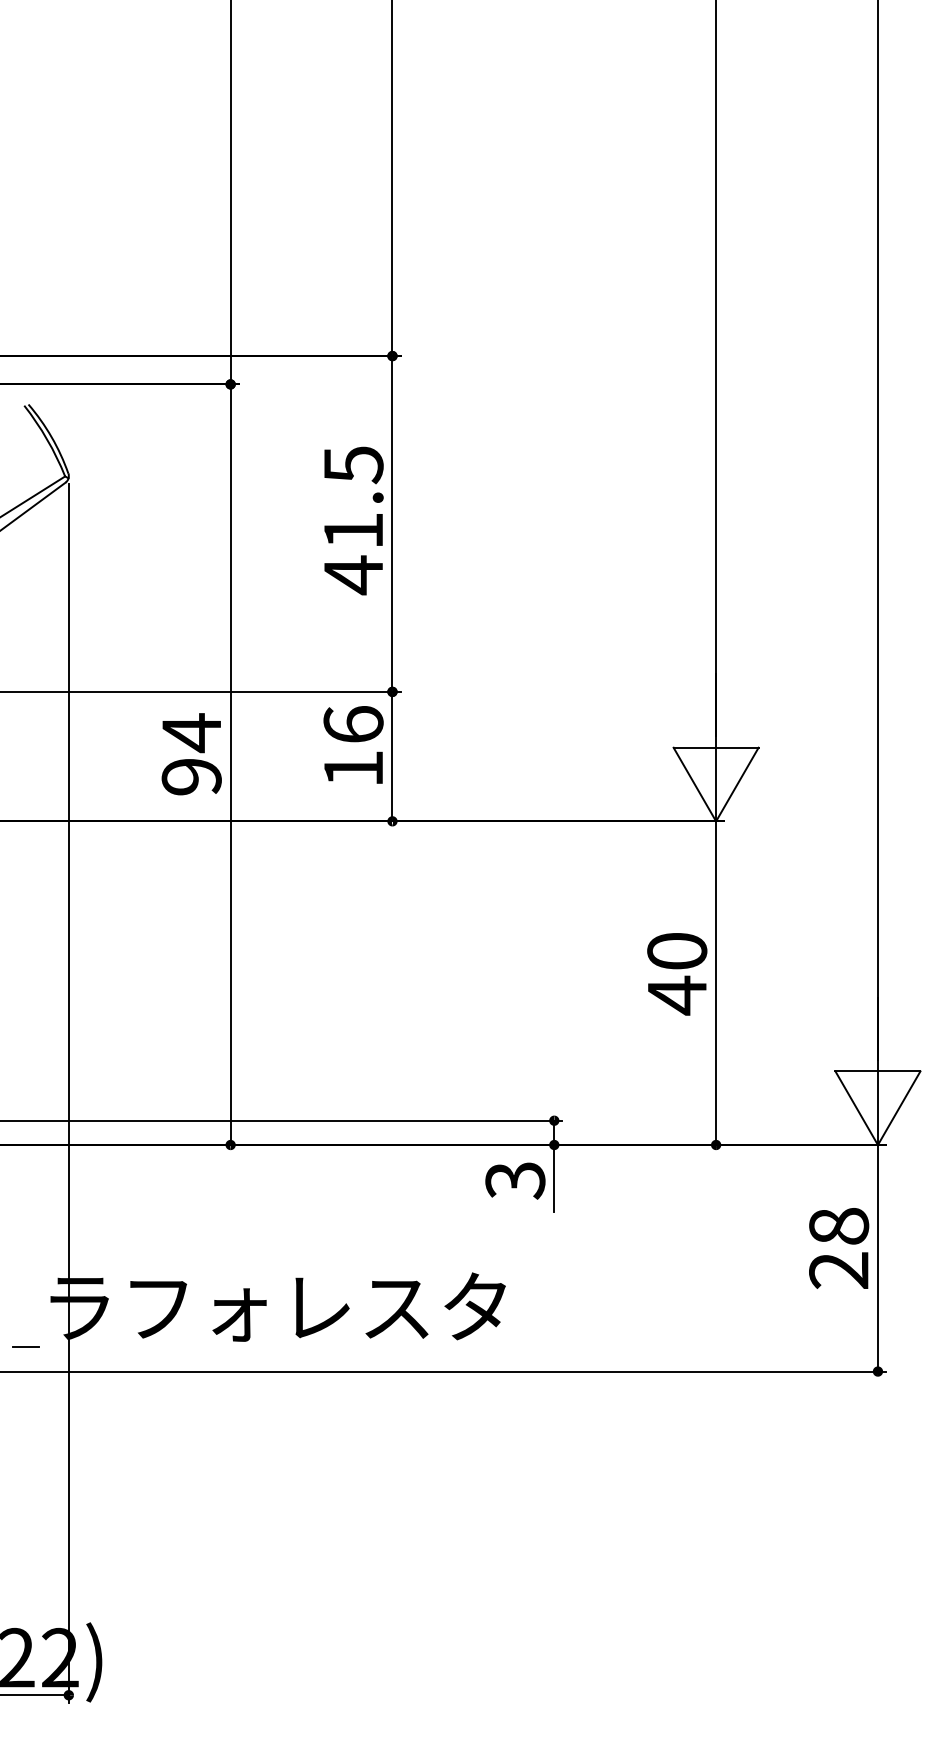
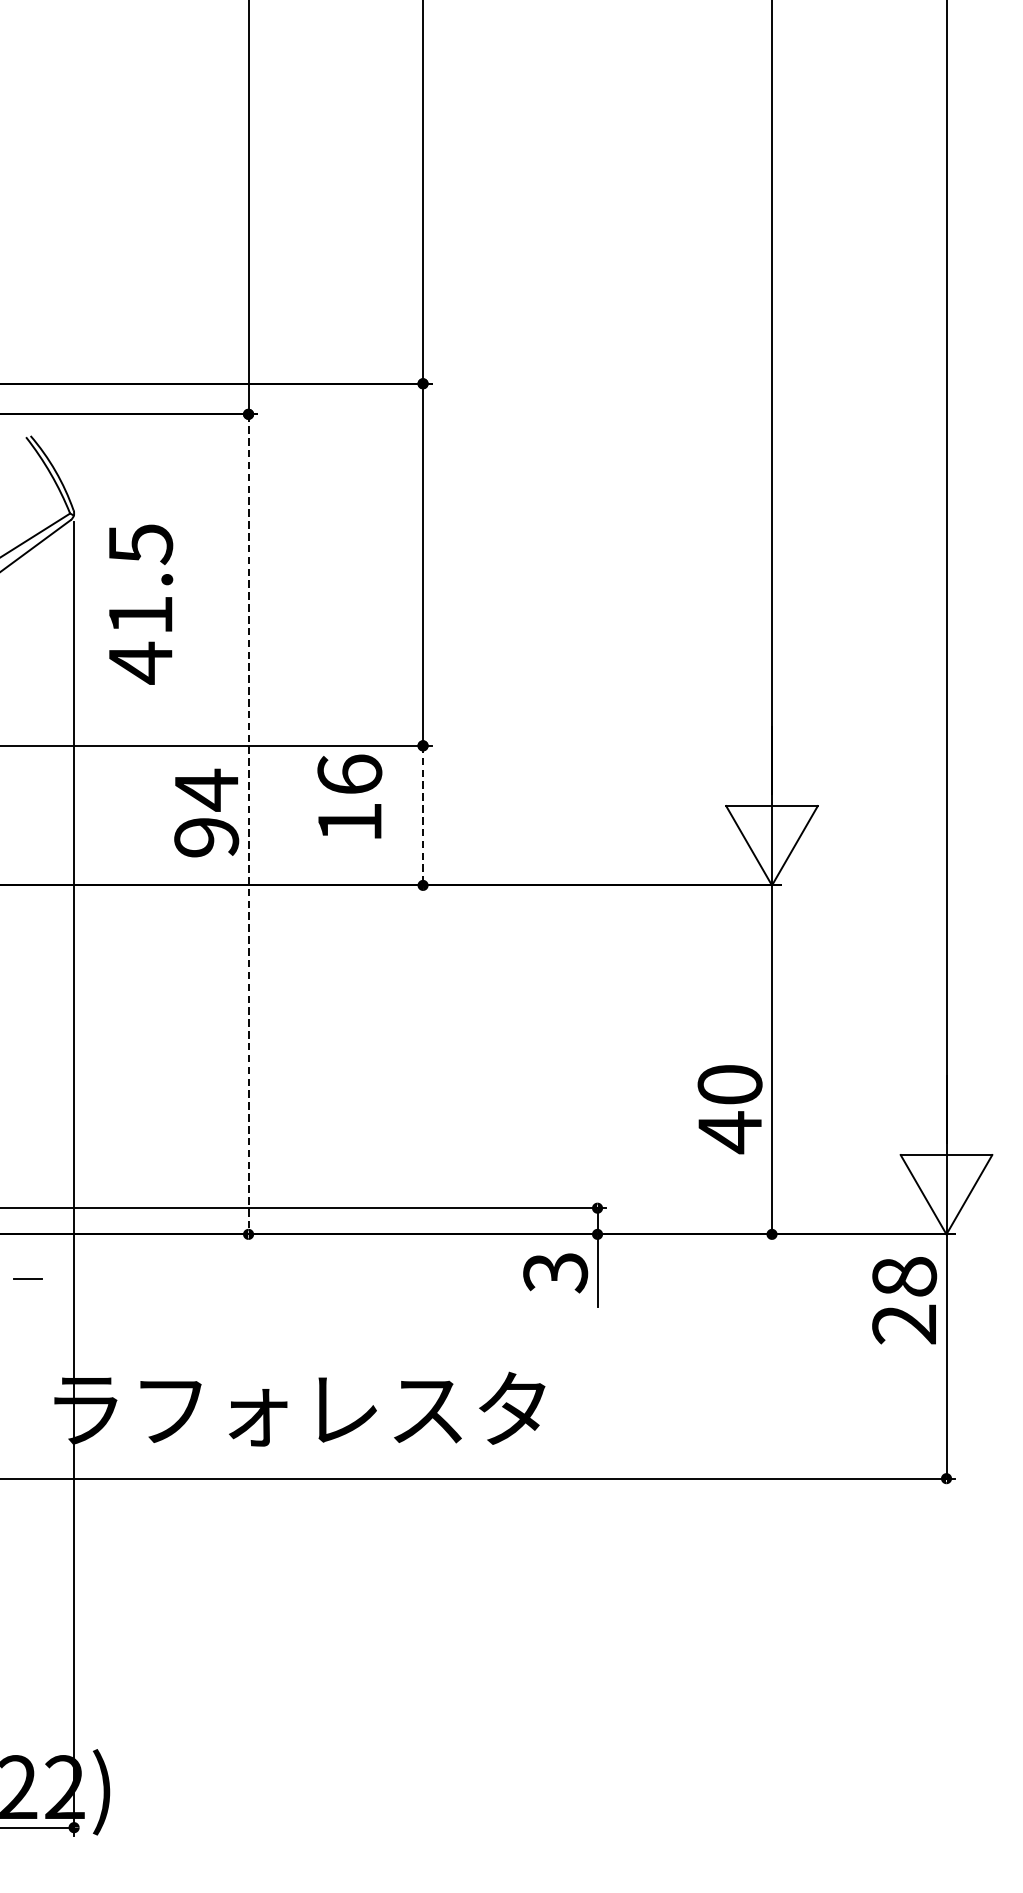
text: (353, 520) -> (140, 604), moved
text: (353, 744) -> (349, 796), moved
line: (392, 756) -> (423, 815), solid -> dashed
line: (230, 765) -> (248, 825), solid -> dashed
text: (677, 974) -> (730, 1109), moved
text: (839, 1248) -> (905, 1300), moved
line: (25, 1346) -> (27, 1279), moved

